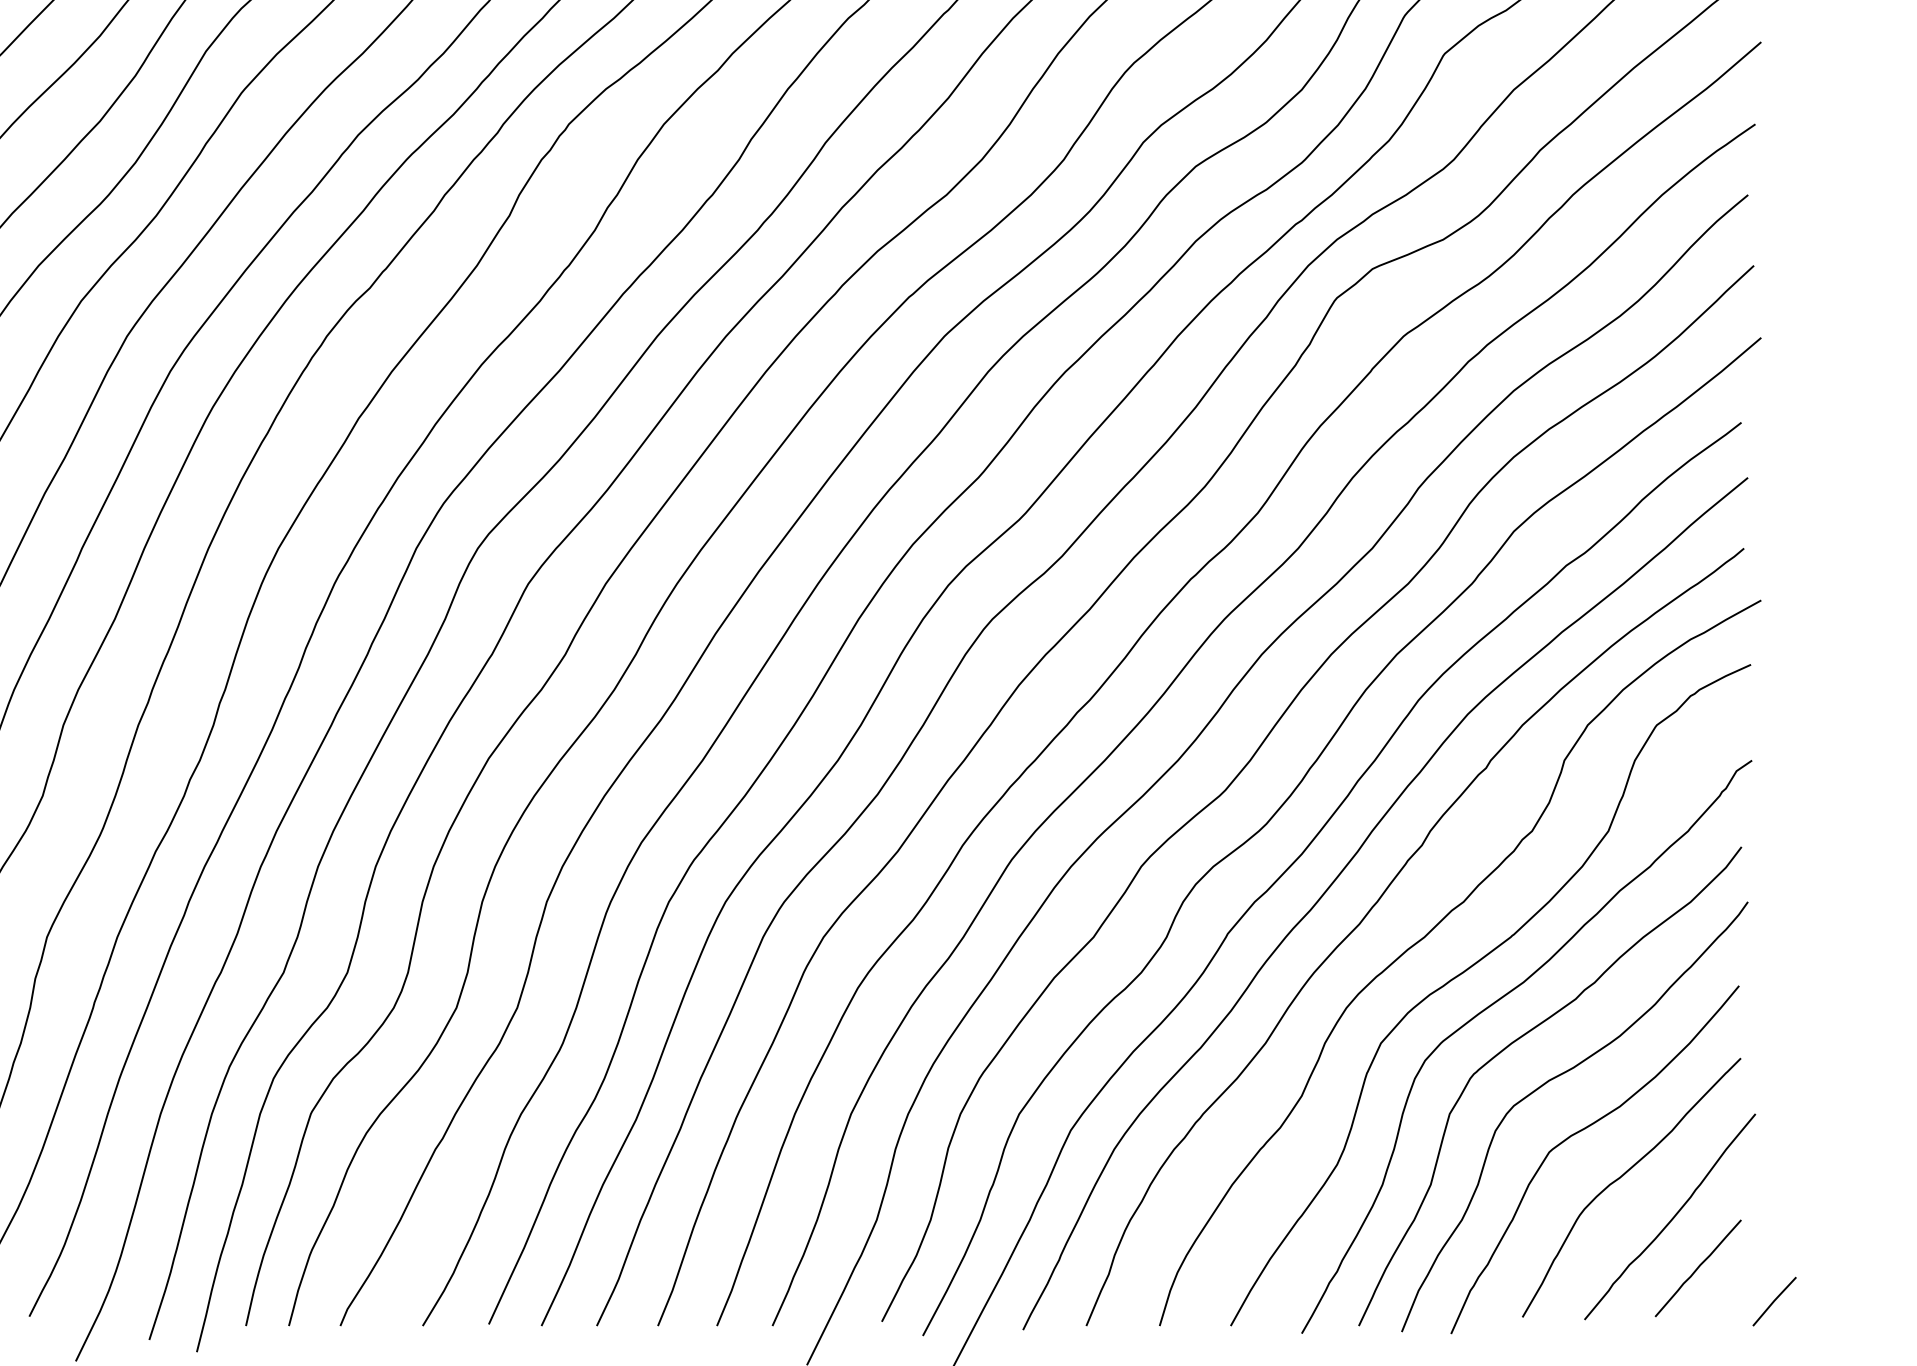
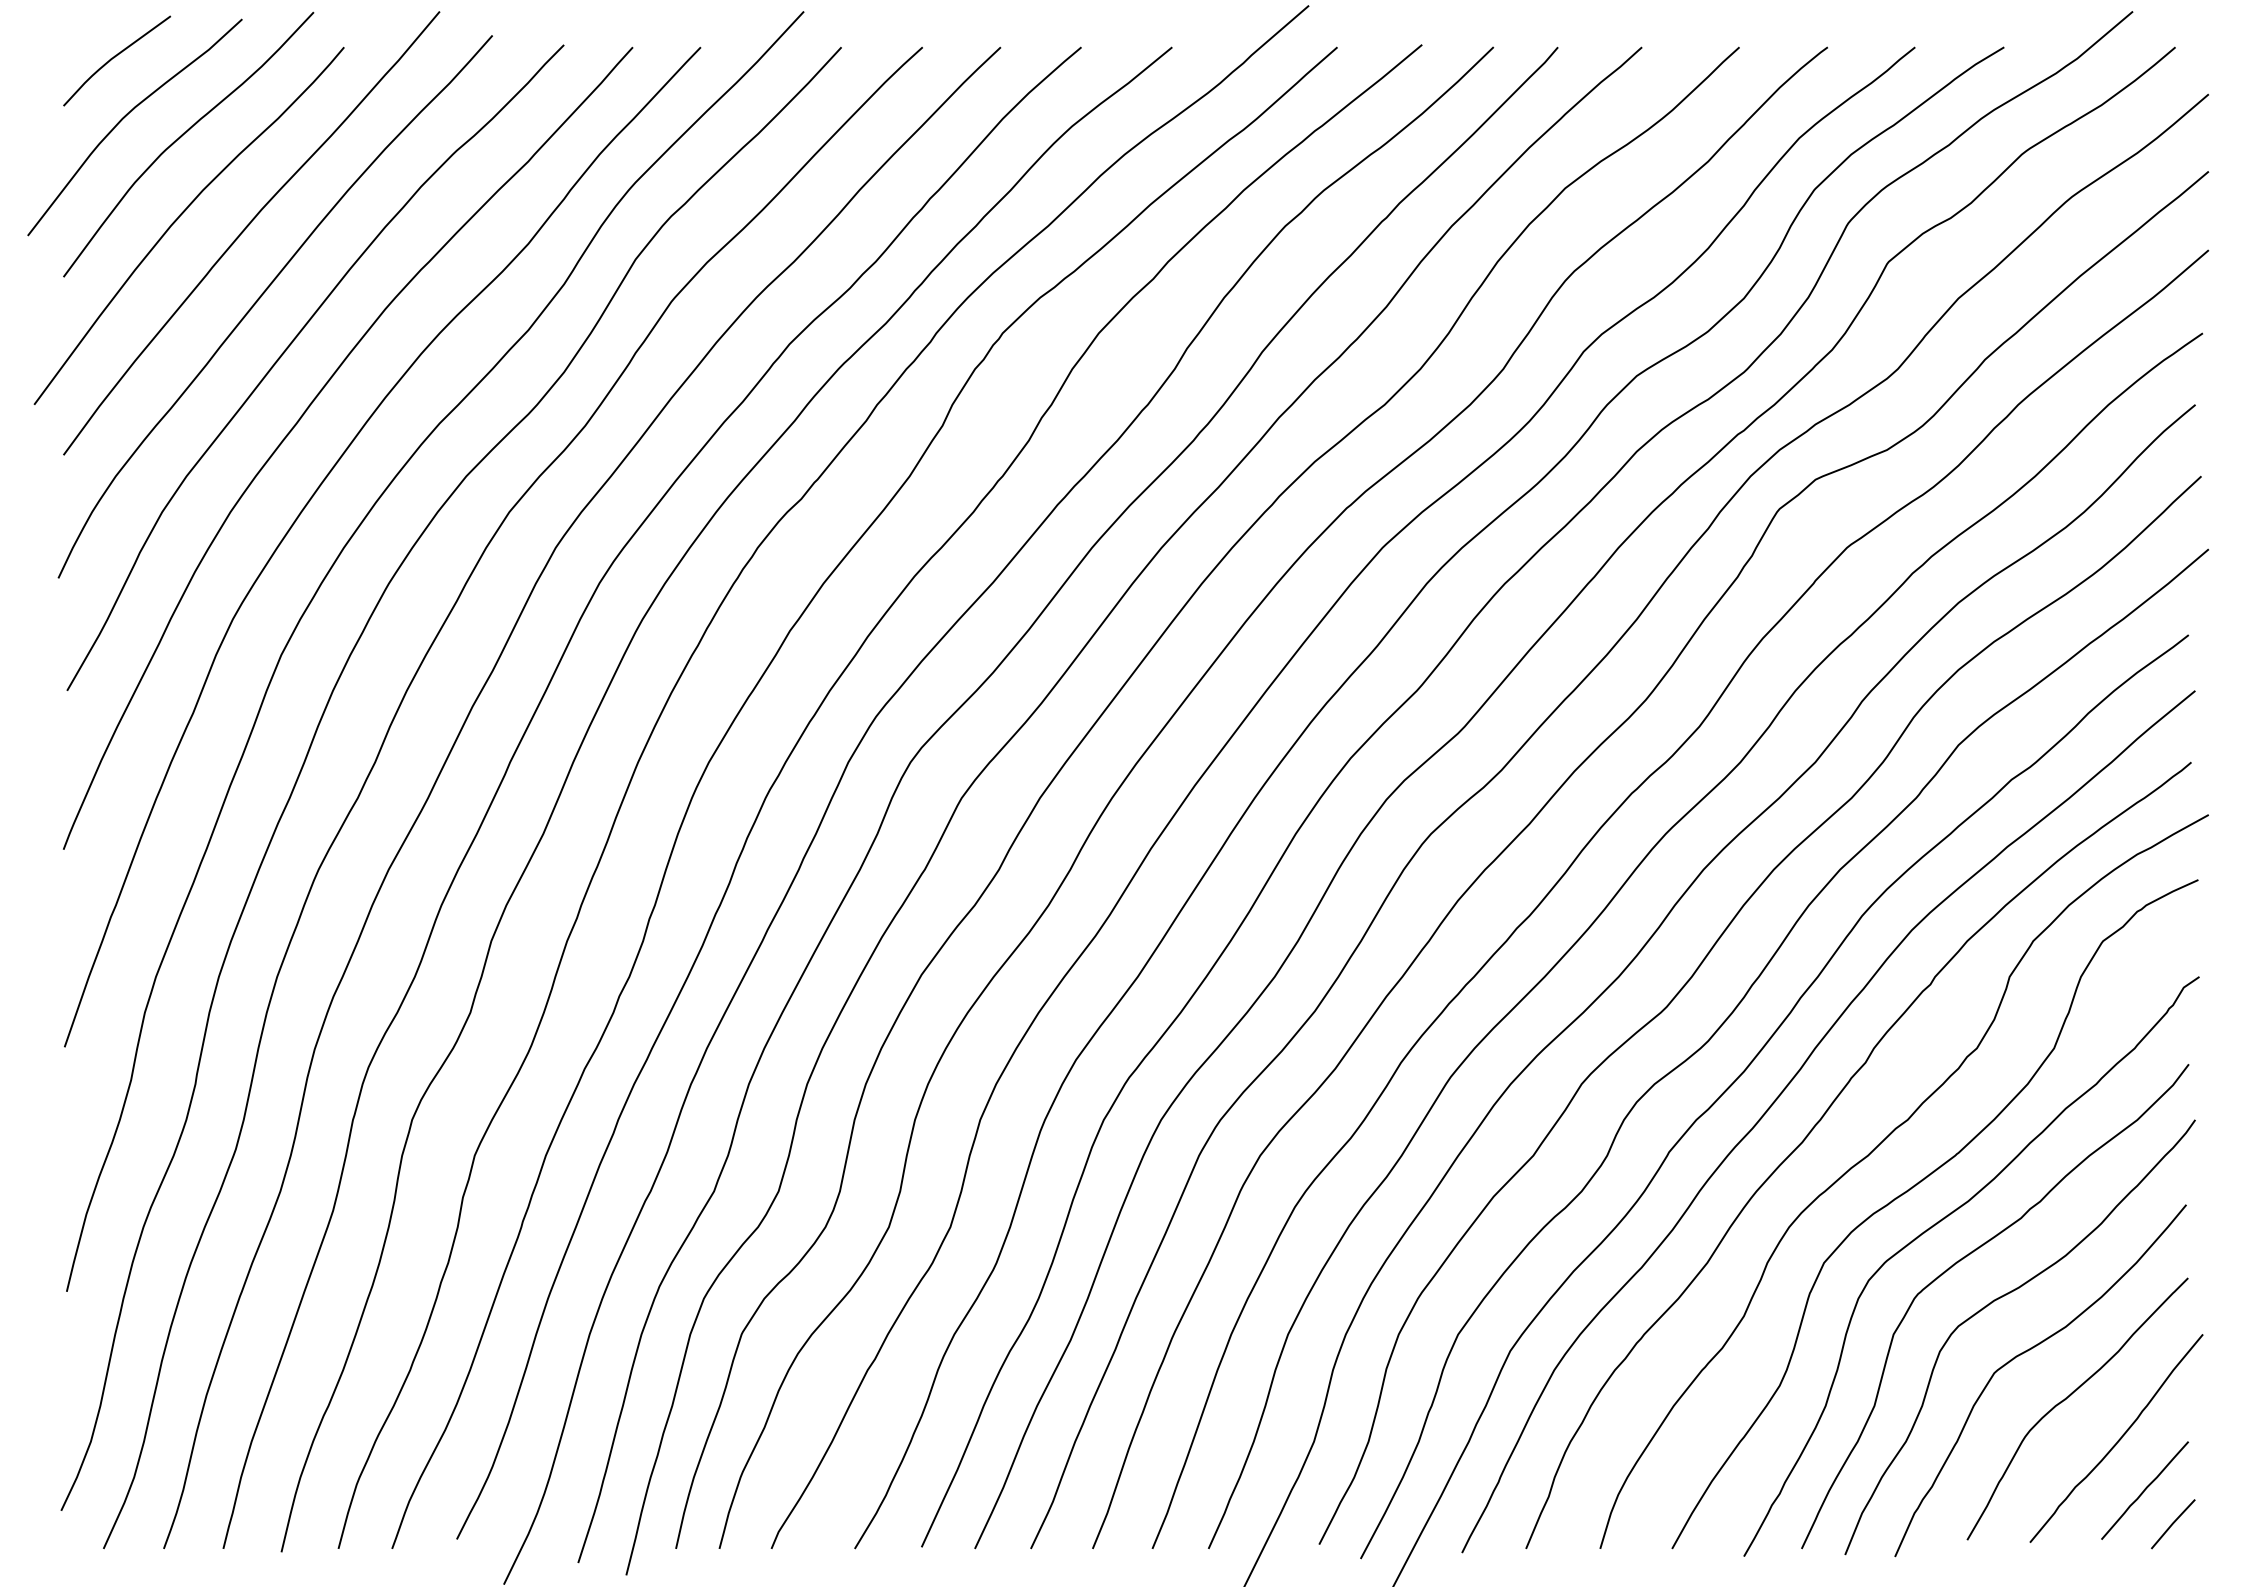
line: (1774, 1301) -> (2173, 1524), moved

